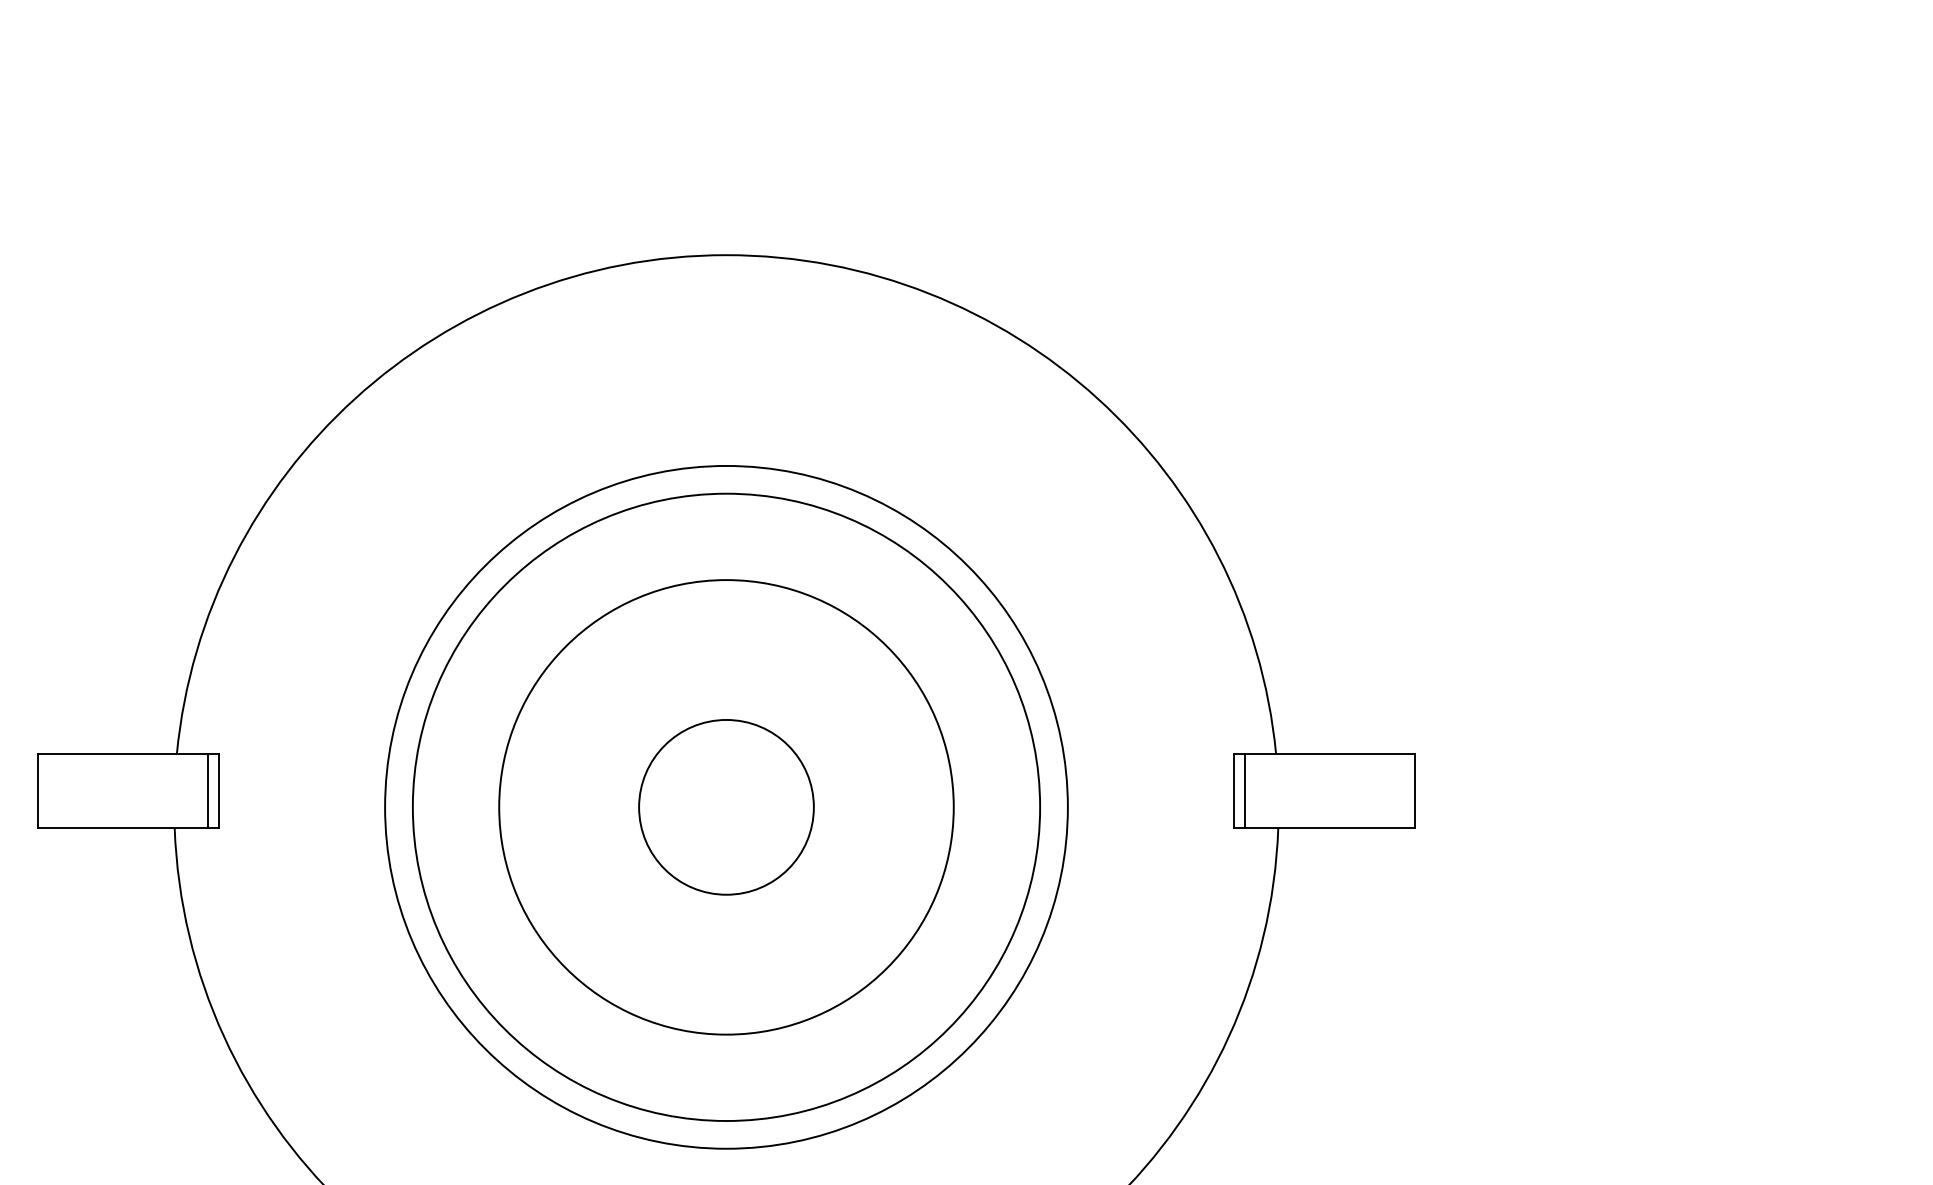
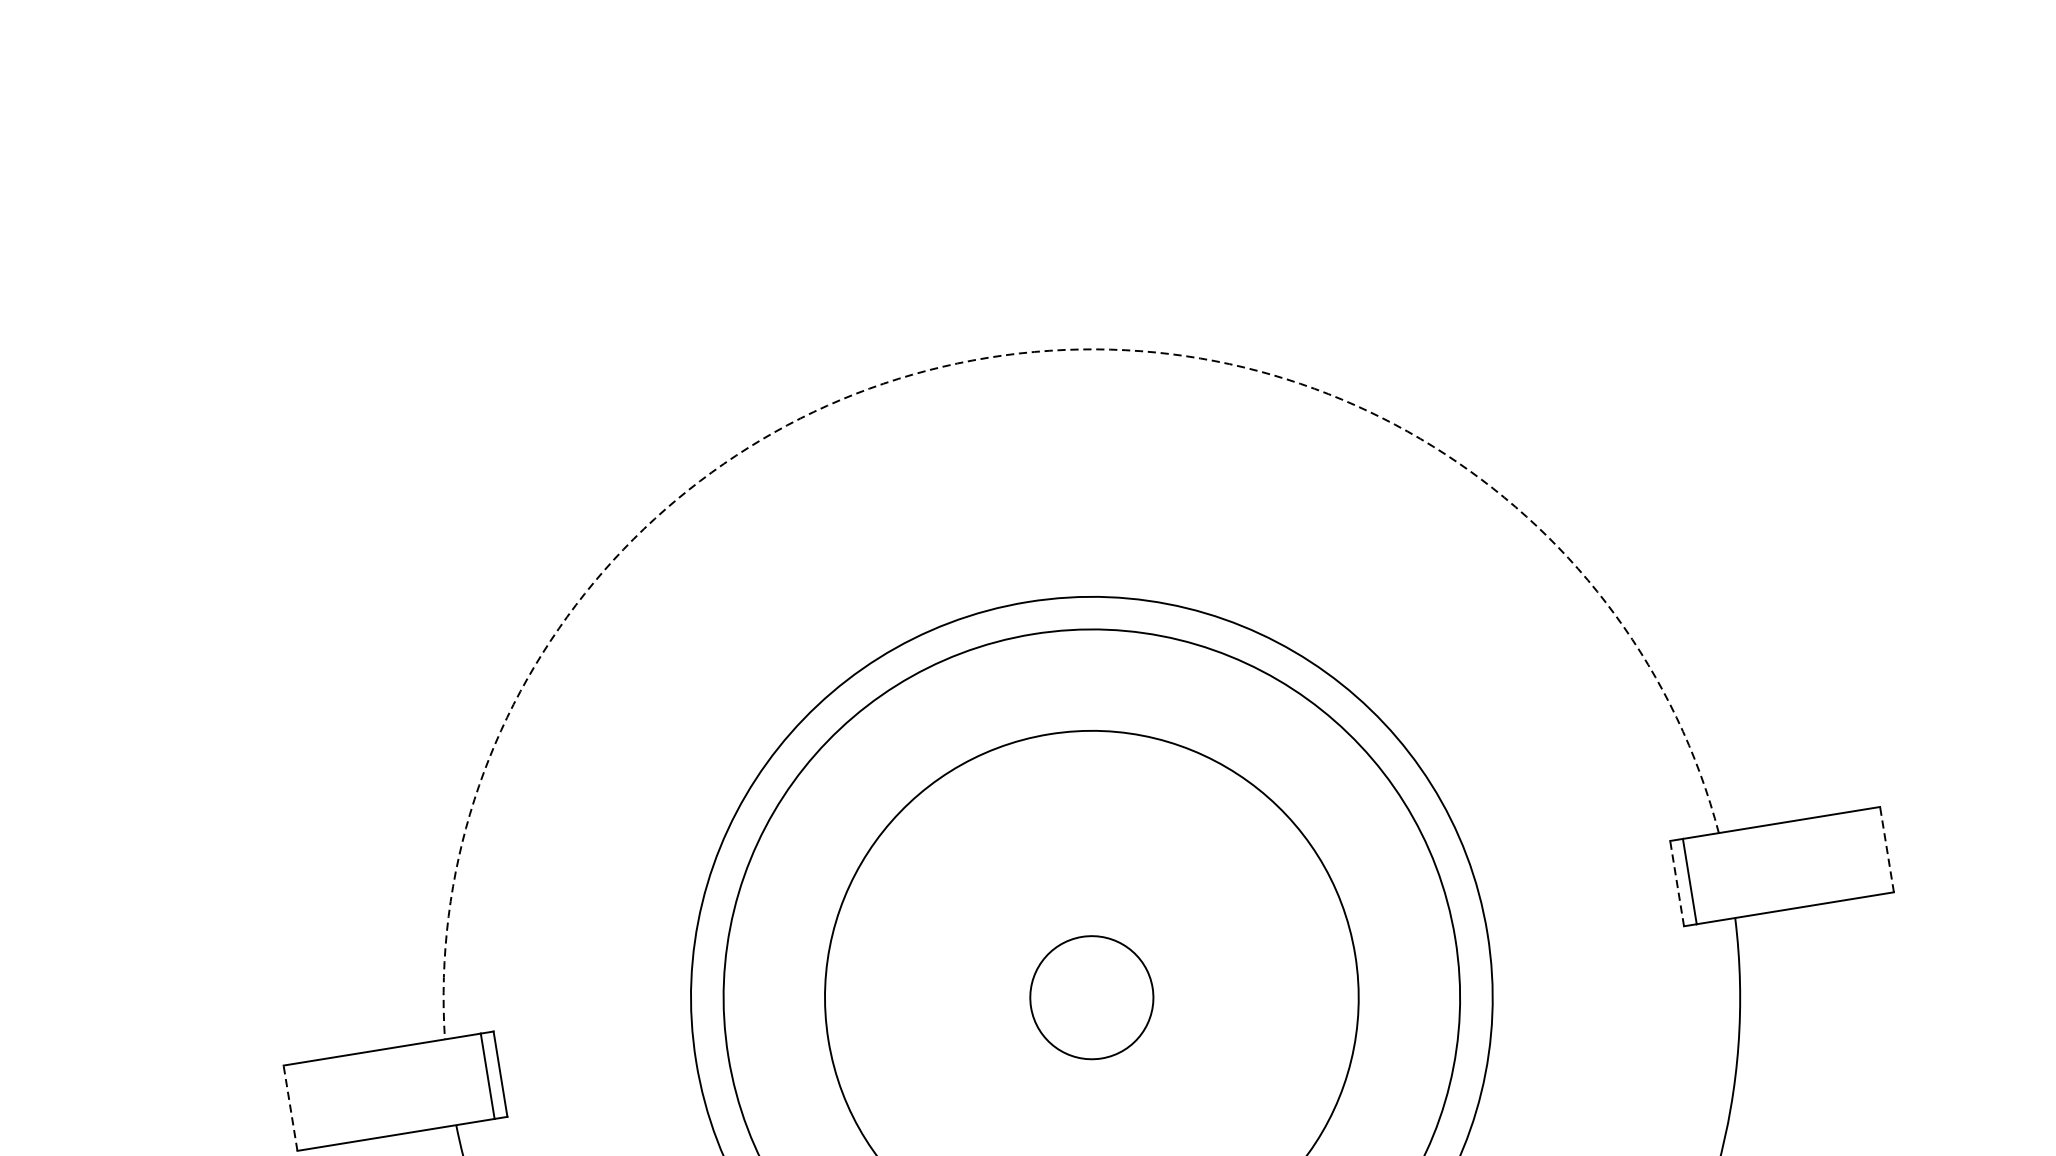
arc: (726, 255) -> (988, 358), solid -> dashed
line: (37, 791) -> (290, 1108), solid -> dashed
line: (1234, 791) -> (1677, 883), solid -> dashed
line: (1415, 791) -> (1887, 849), solid -> dashed
circle: (726, 806) -> (1091, 996), size x0.6

